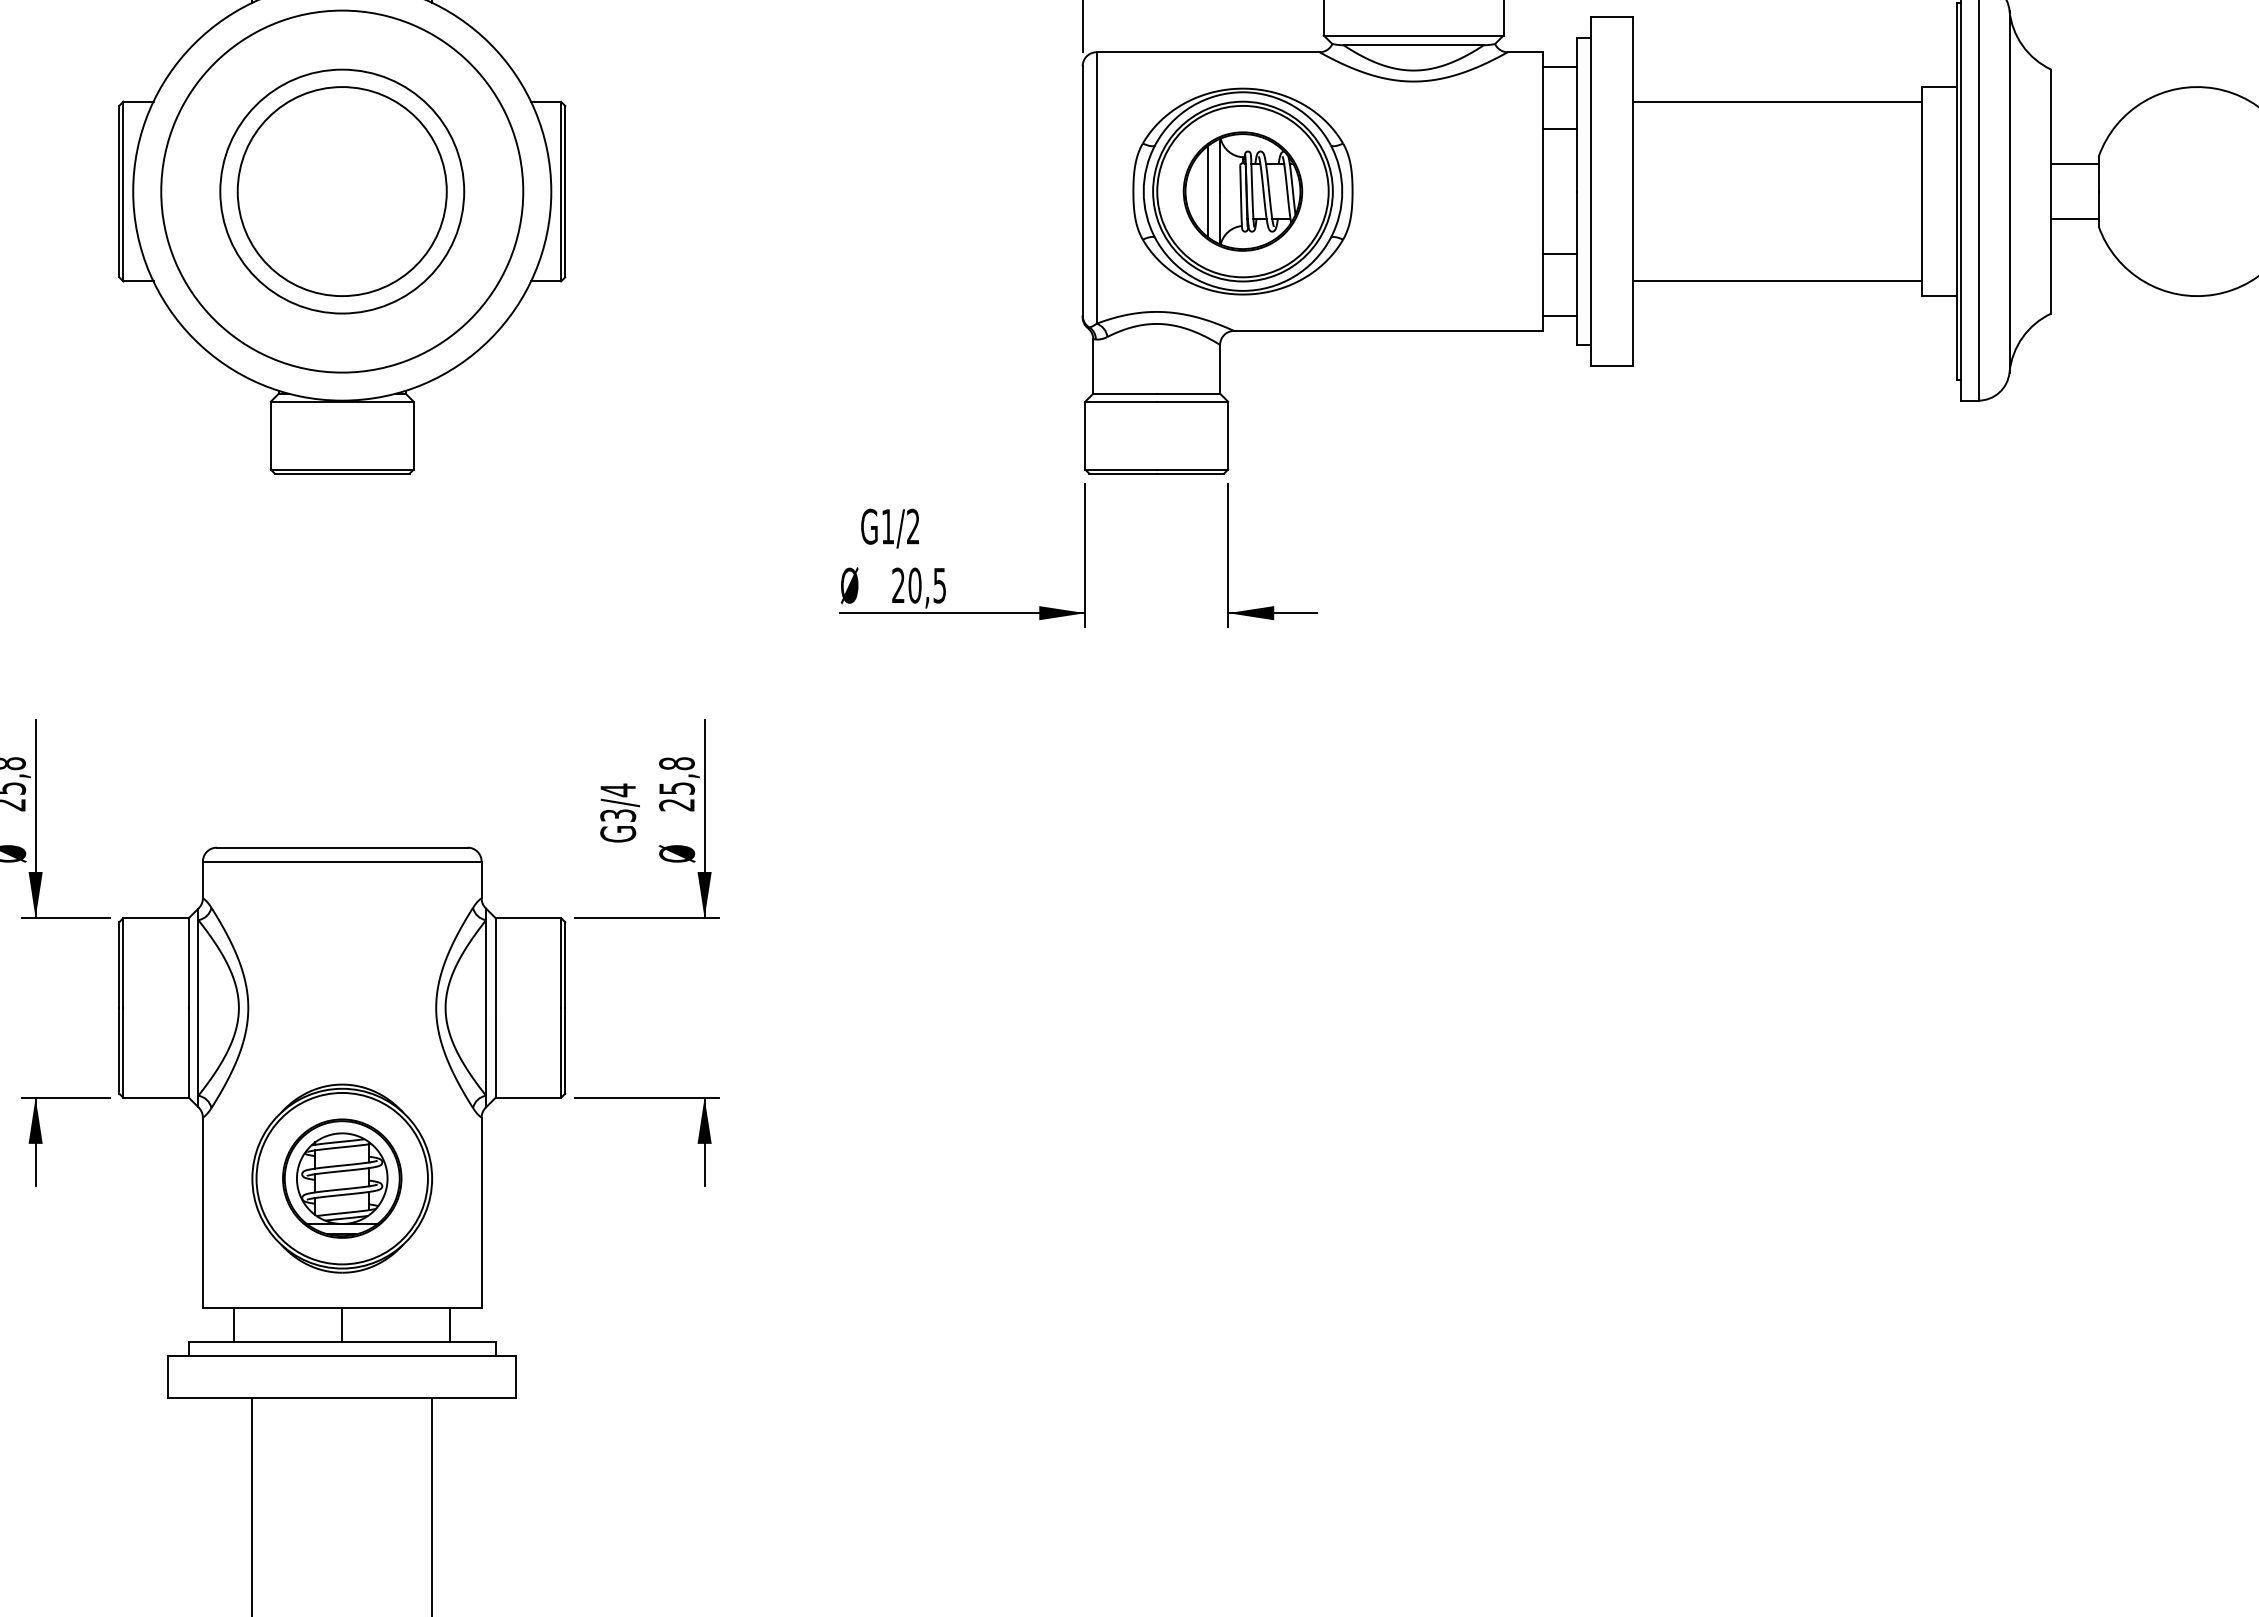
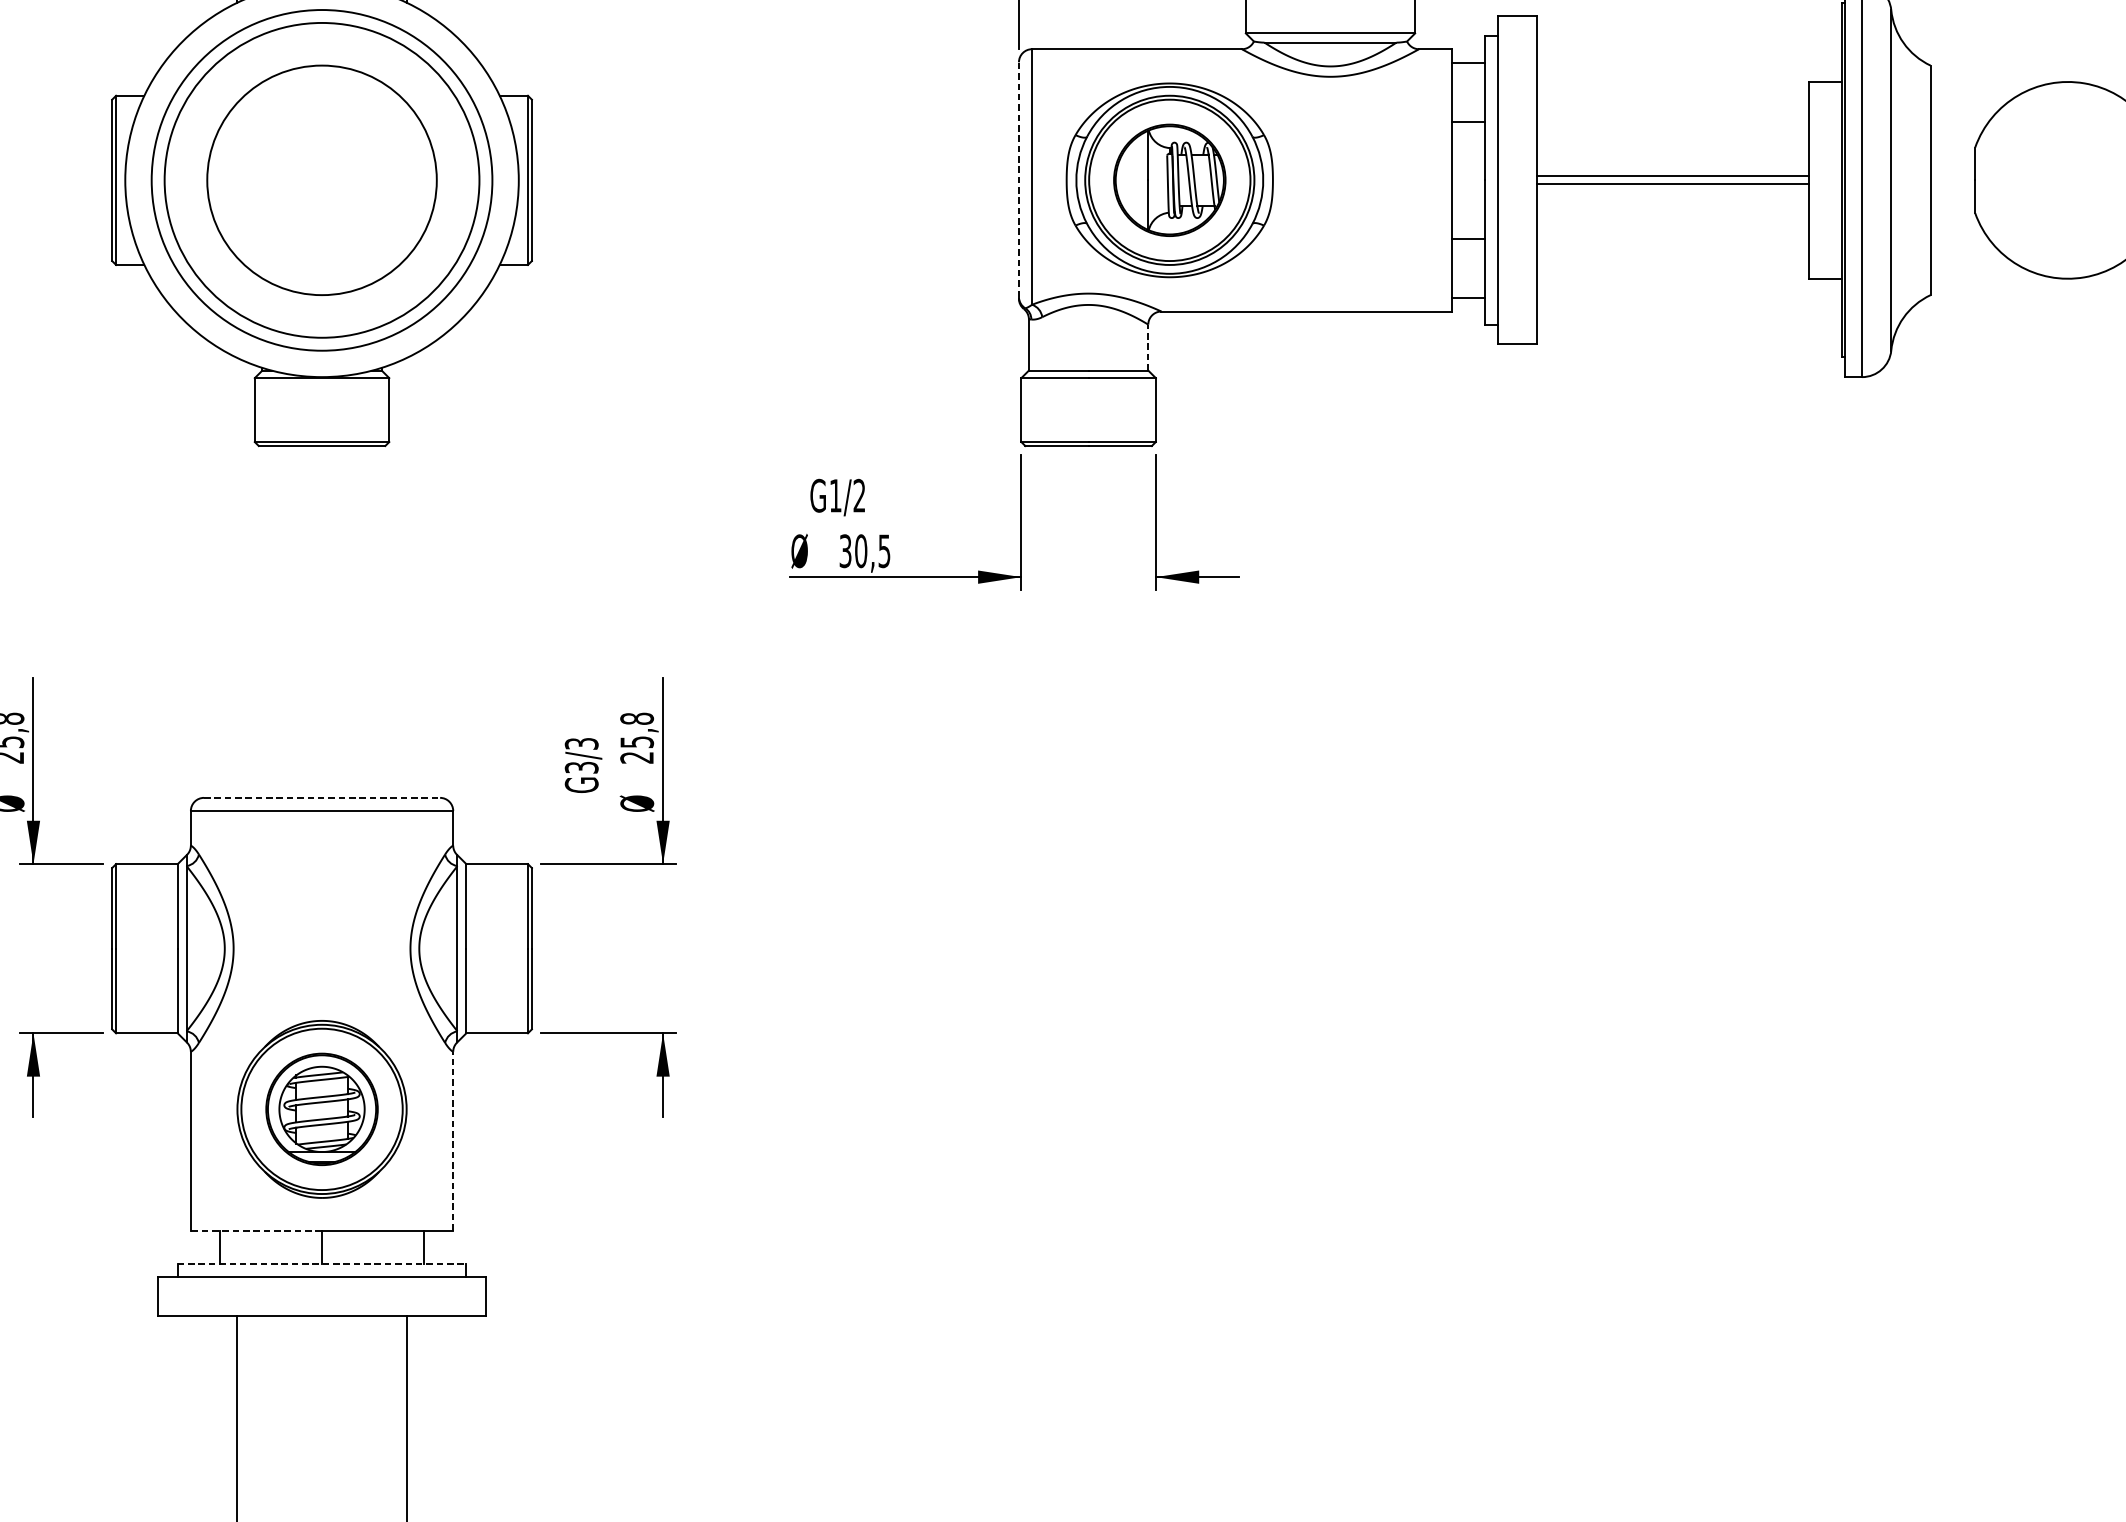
line: (1777, 101) -> (1672, 184), moved
line: (2074, 164) -> (1952, 154), removed
line: (1082, 190) -> (1018, 179), solid -> dashed
circle: (341, 191) -> (321, 180), size x1.6
line: (1208, 191) -> (1137, 180), removed
line: (2074, 218) -> (1952, 205), removed
line: (1777, 281) -> (1672, 175), moved
line: (1220, 368) -> (1148, 346), solid -> dashed
text: (898, 585) -> (845, 551), 20,5 -> 30,5
text: (618, 790) -> (582, 744), G3/4 -> G3/3
line: (342, 847) -> (322, 797), solid -> dashed
line: (481, 1212) -> (453, 1141), solid -> dashed
line: (272, 1307) -> (256, 1230), solid -> dashed
line: (342, 1342) -> (322, 1263), solid -> dashed

